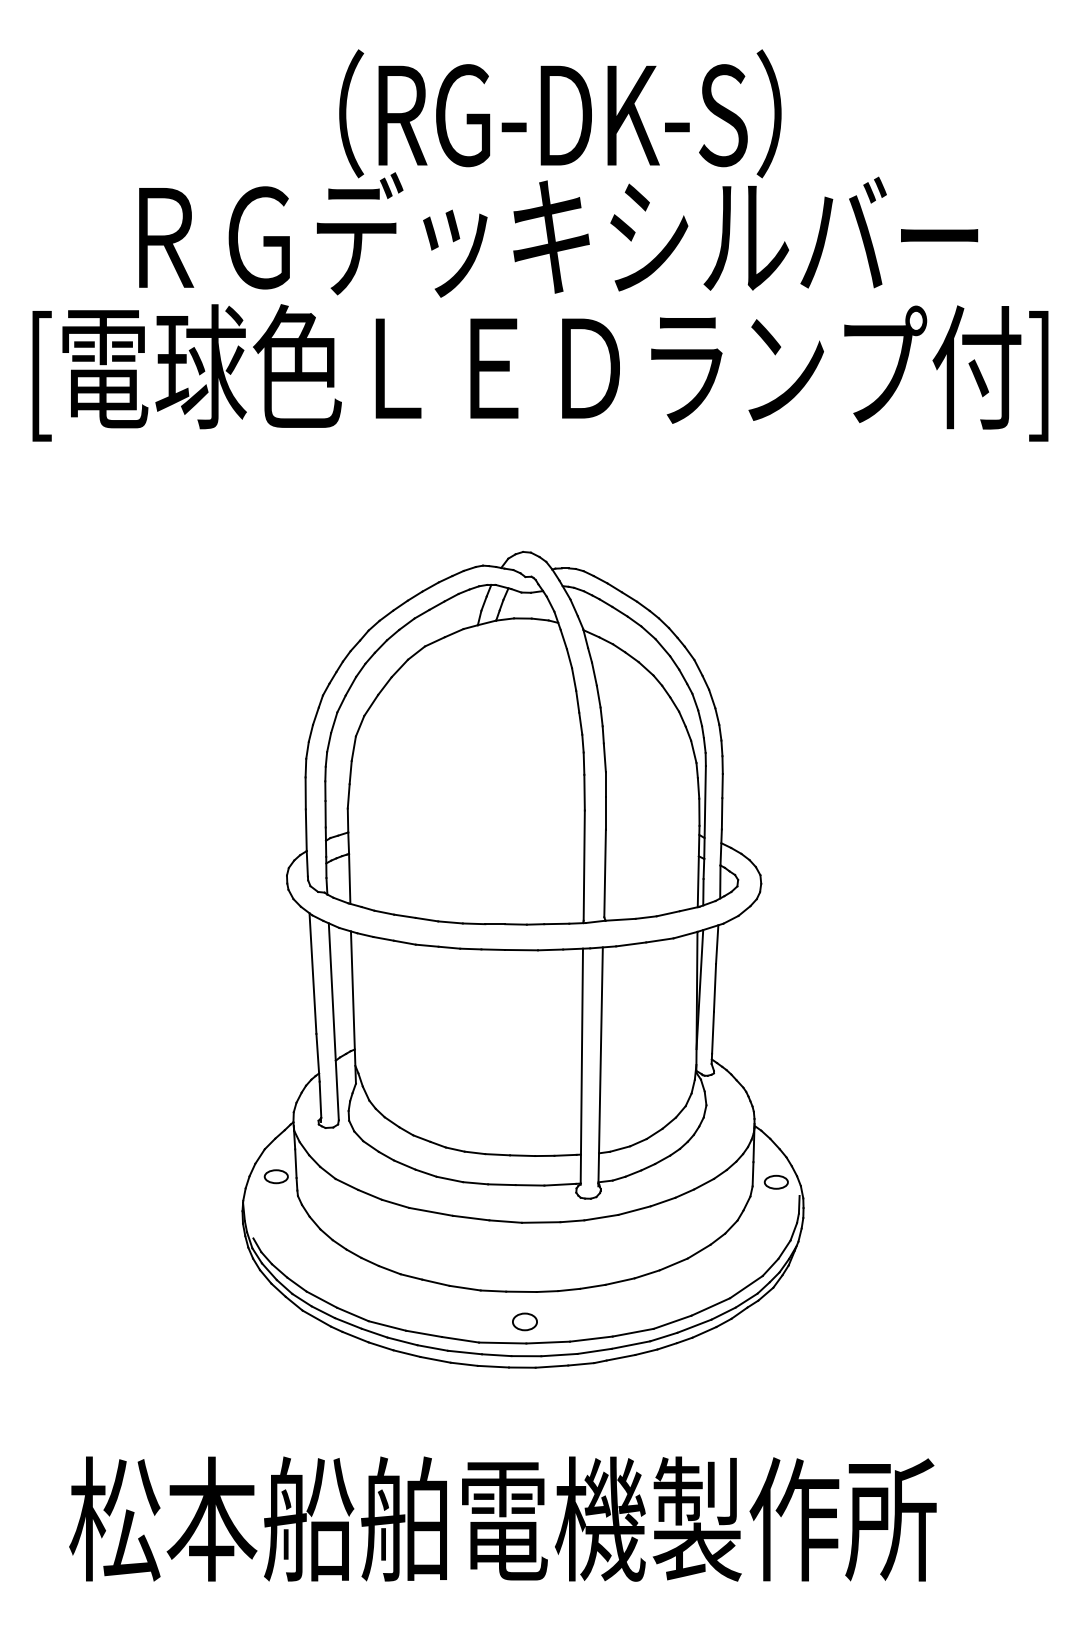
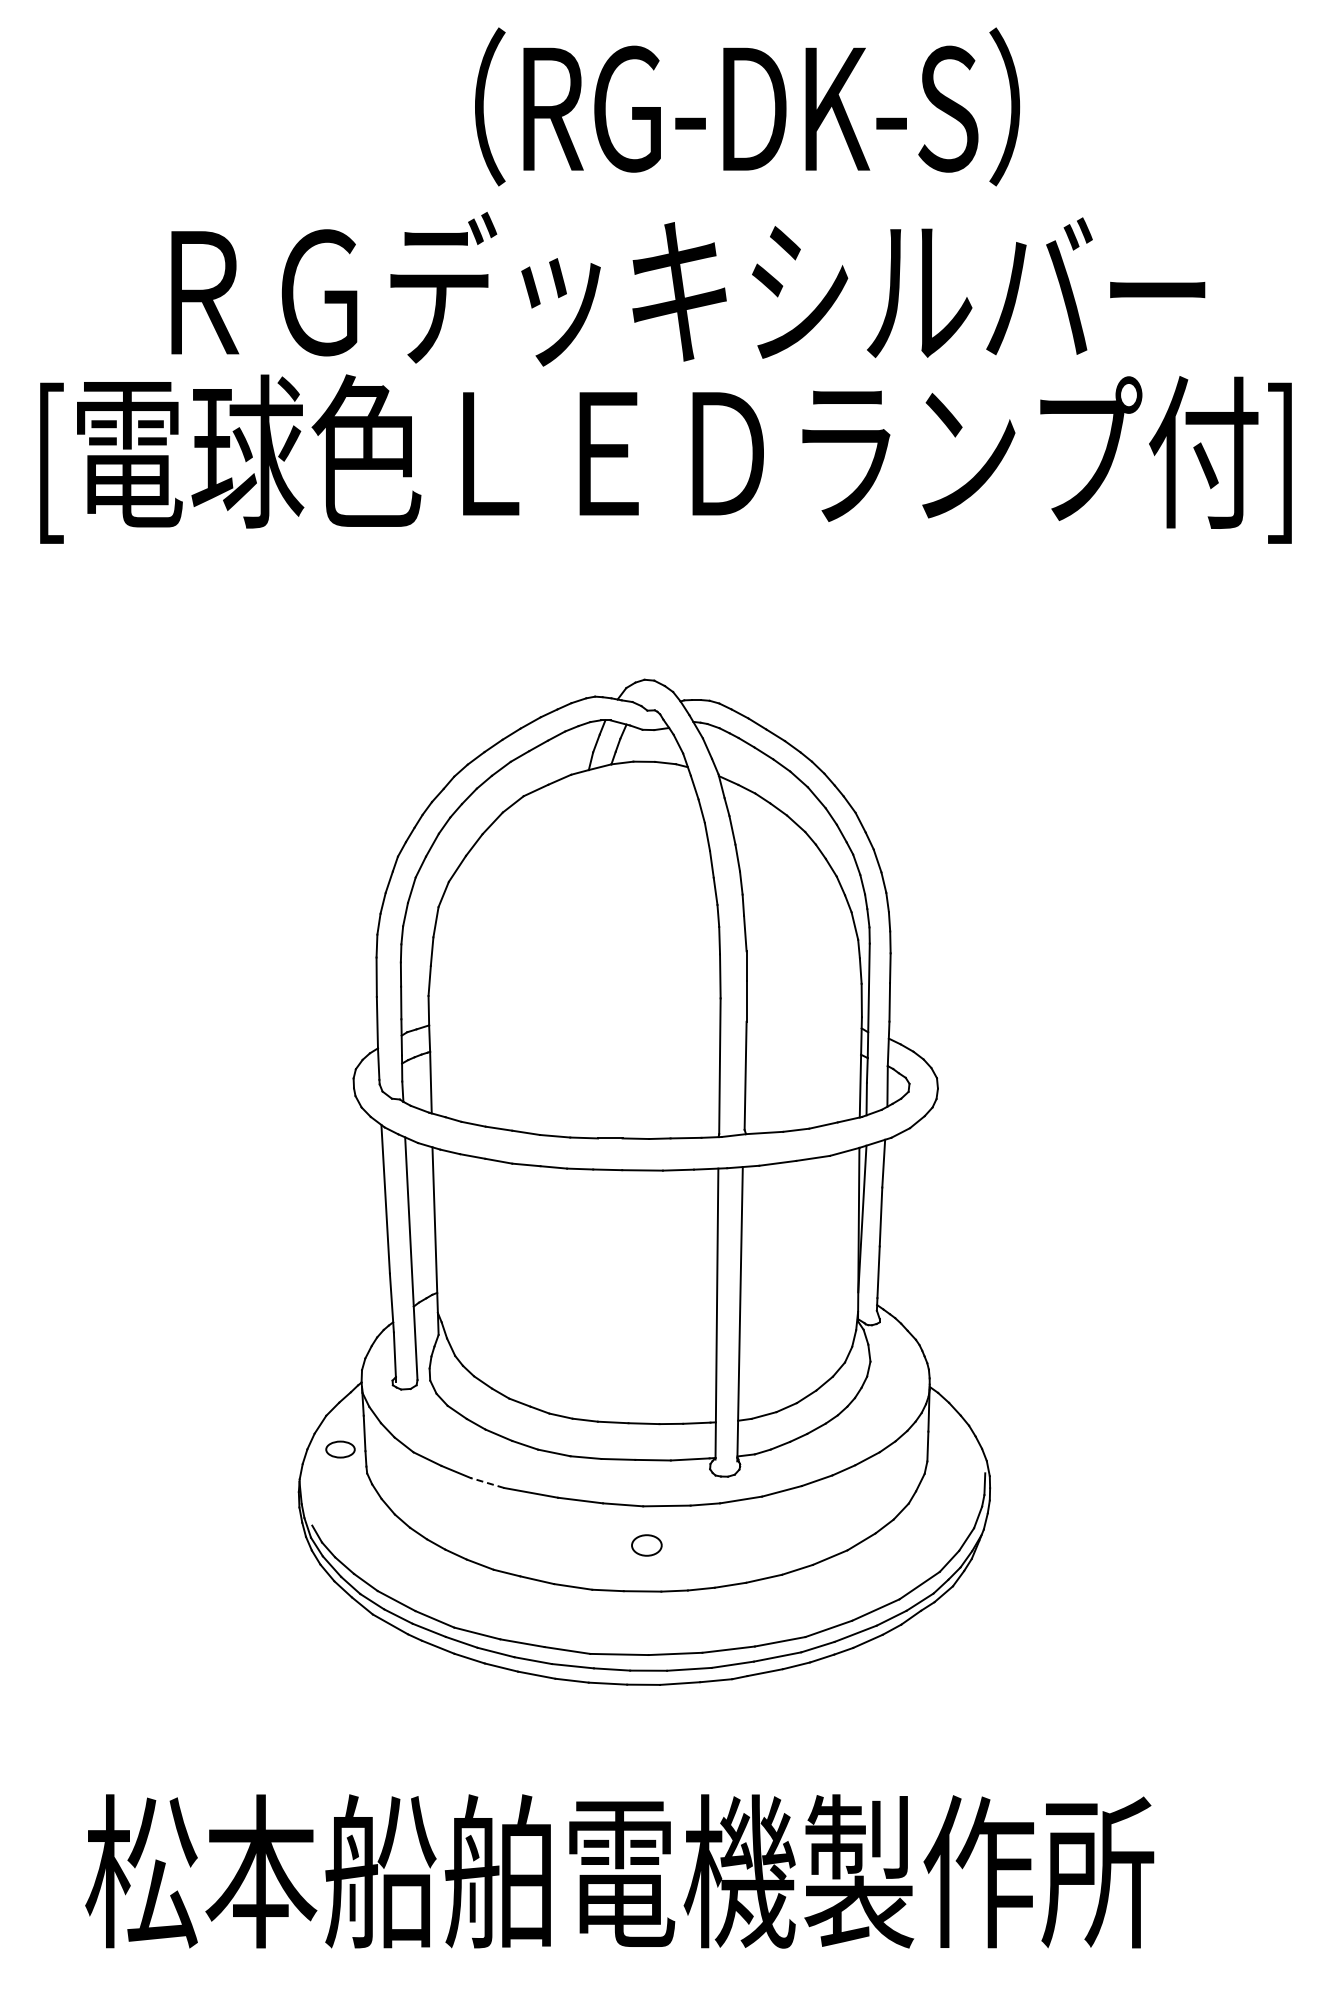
text: (560, 113) -> (747, 106), moved
part: (776, 1182) -> (956, 1456), removed
line: (395, 1204) -> (487, 1483), solid -> dashed
part: (524, 1321) -> (646, 1545), moved

